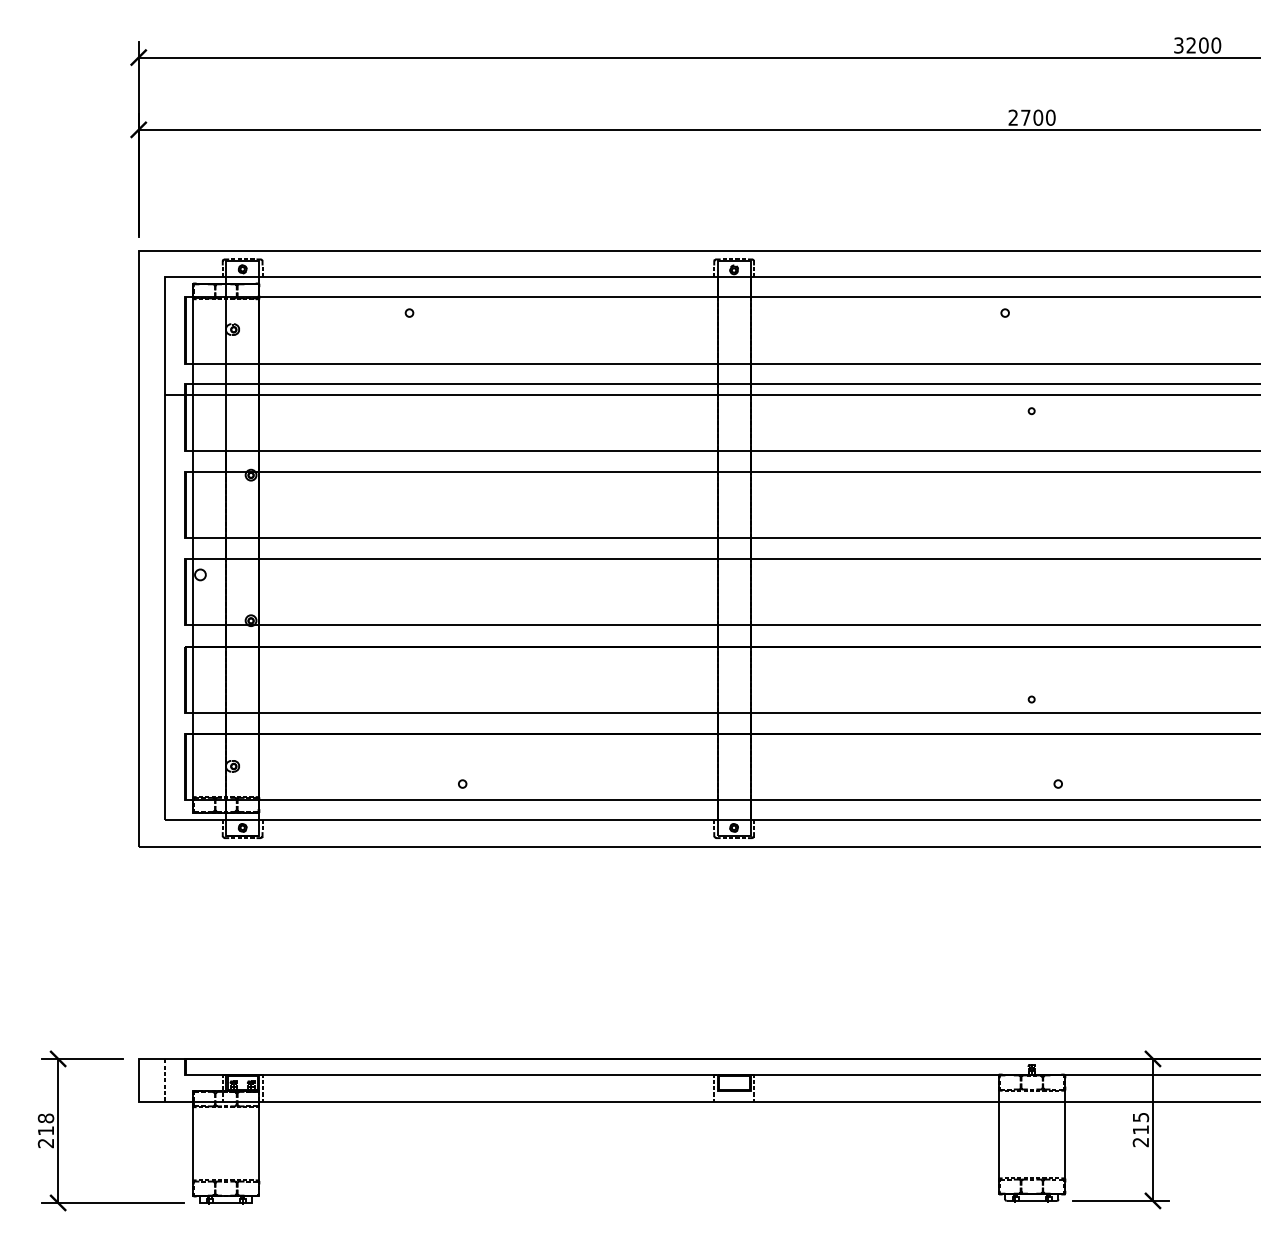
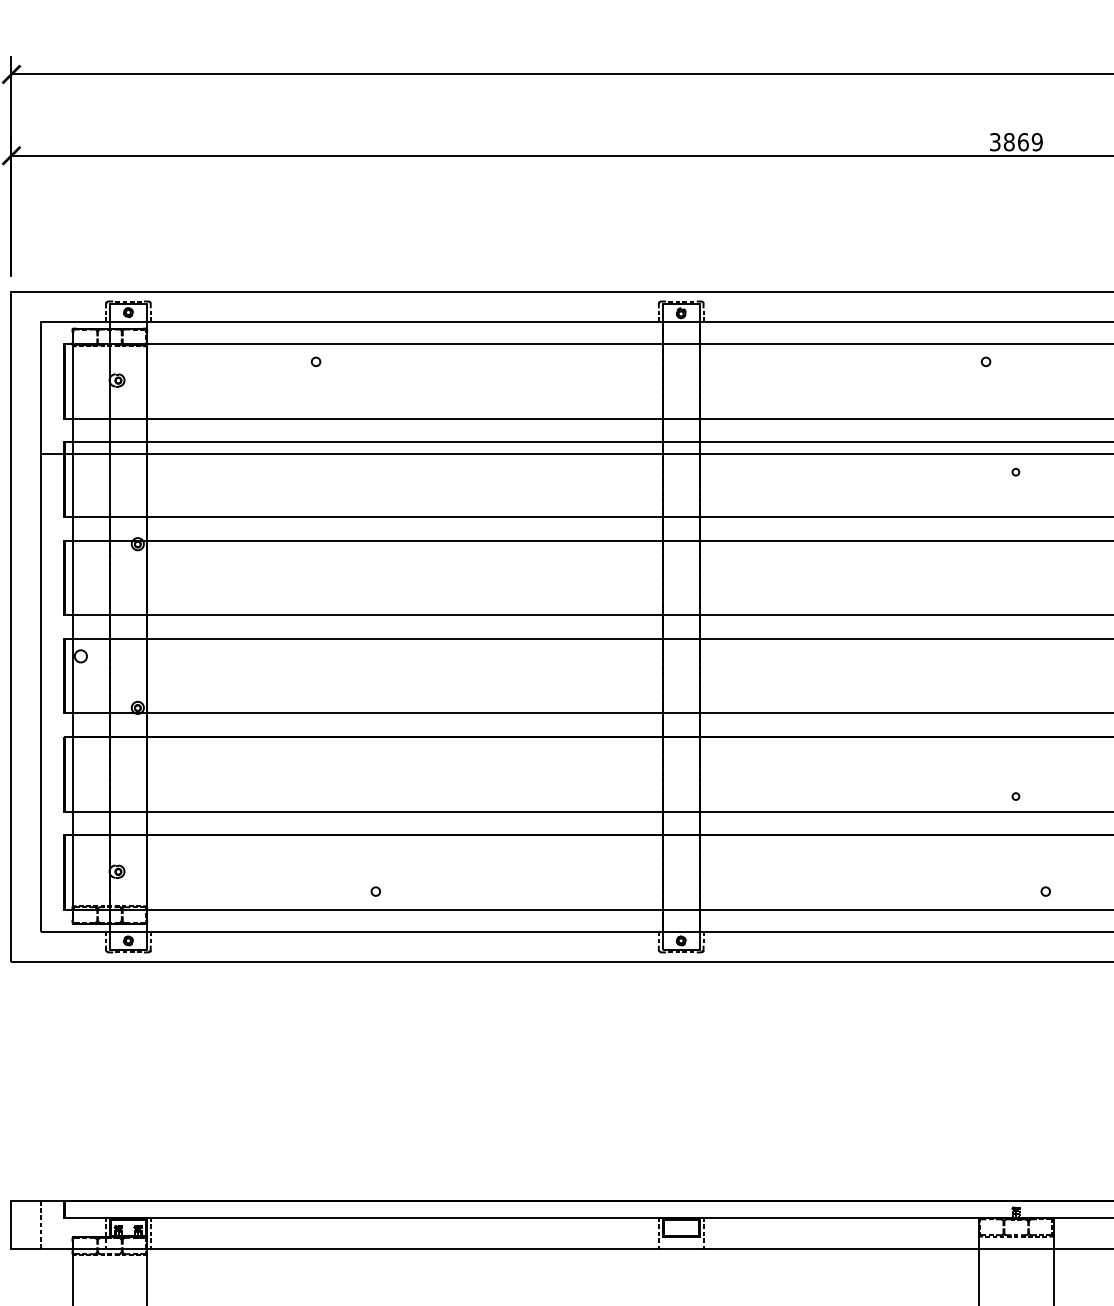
text: (1031, 117) -> (1015, 141), 2700 -> 3869

